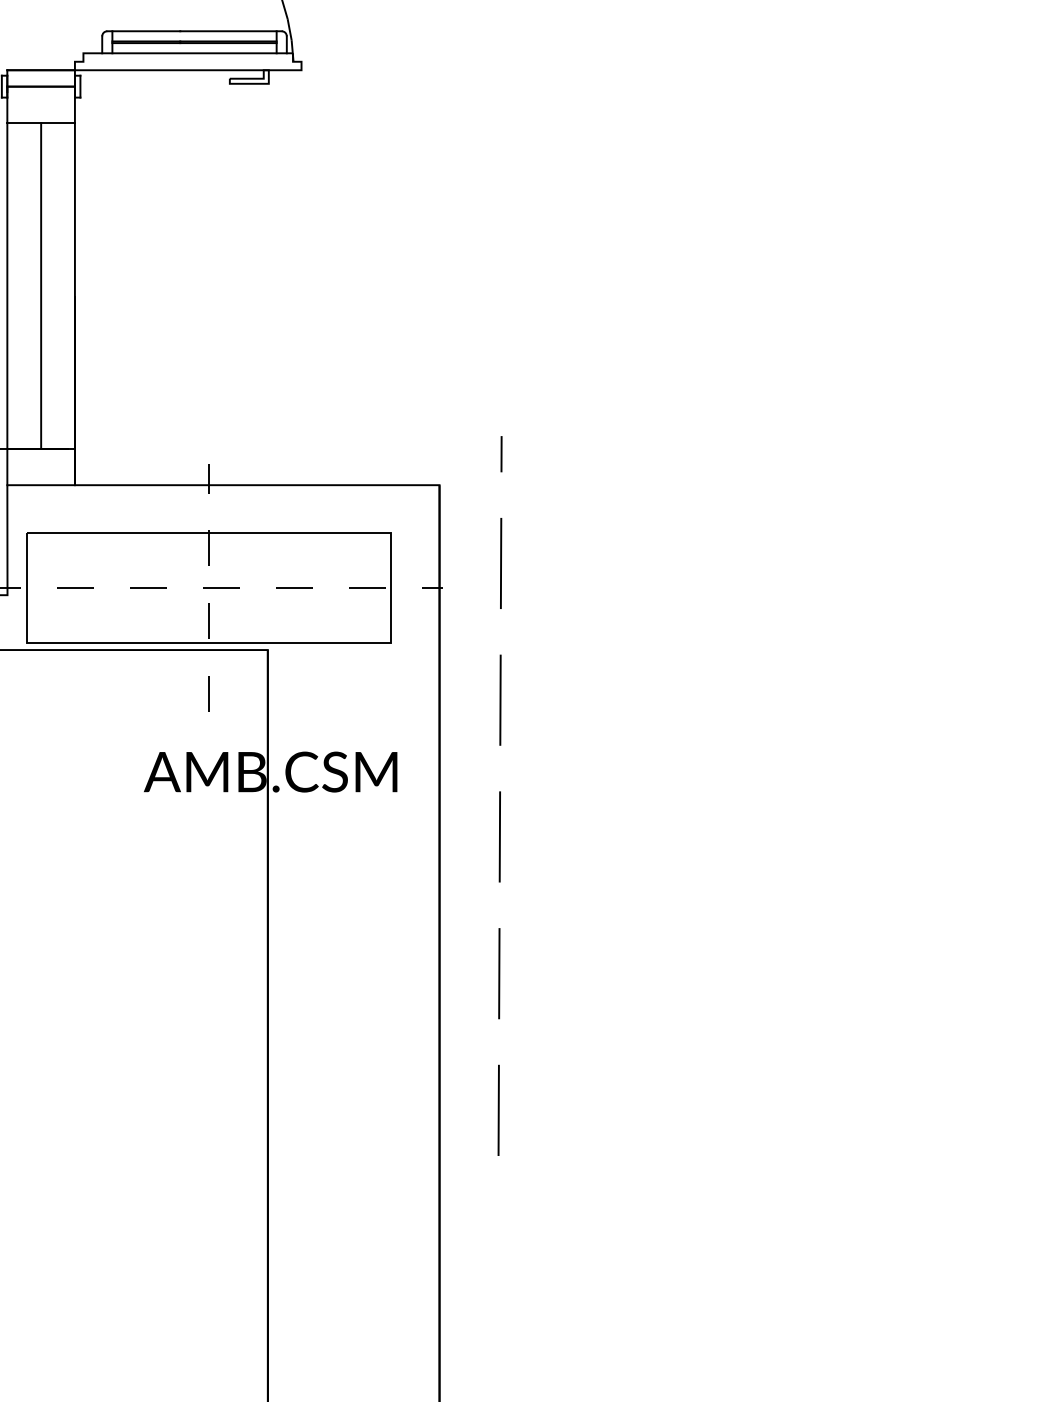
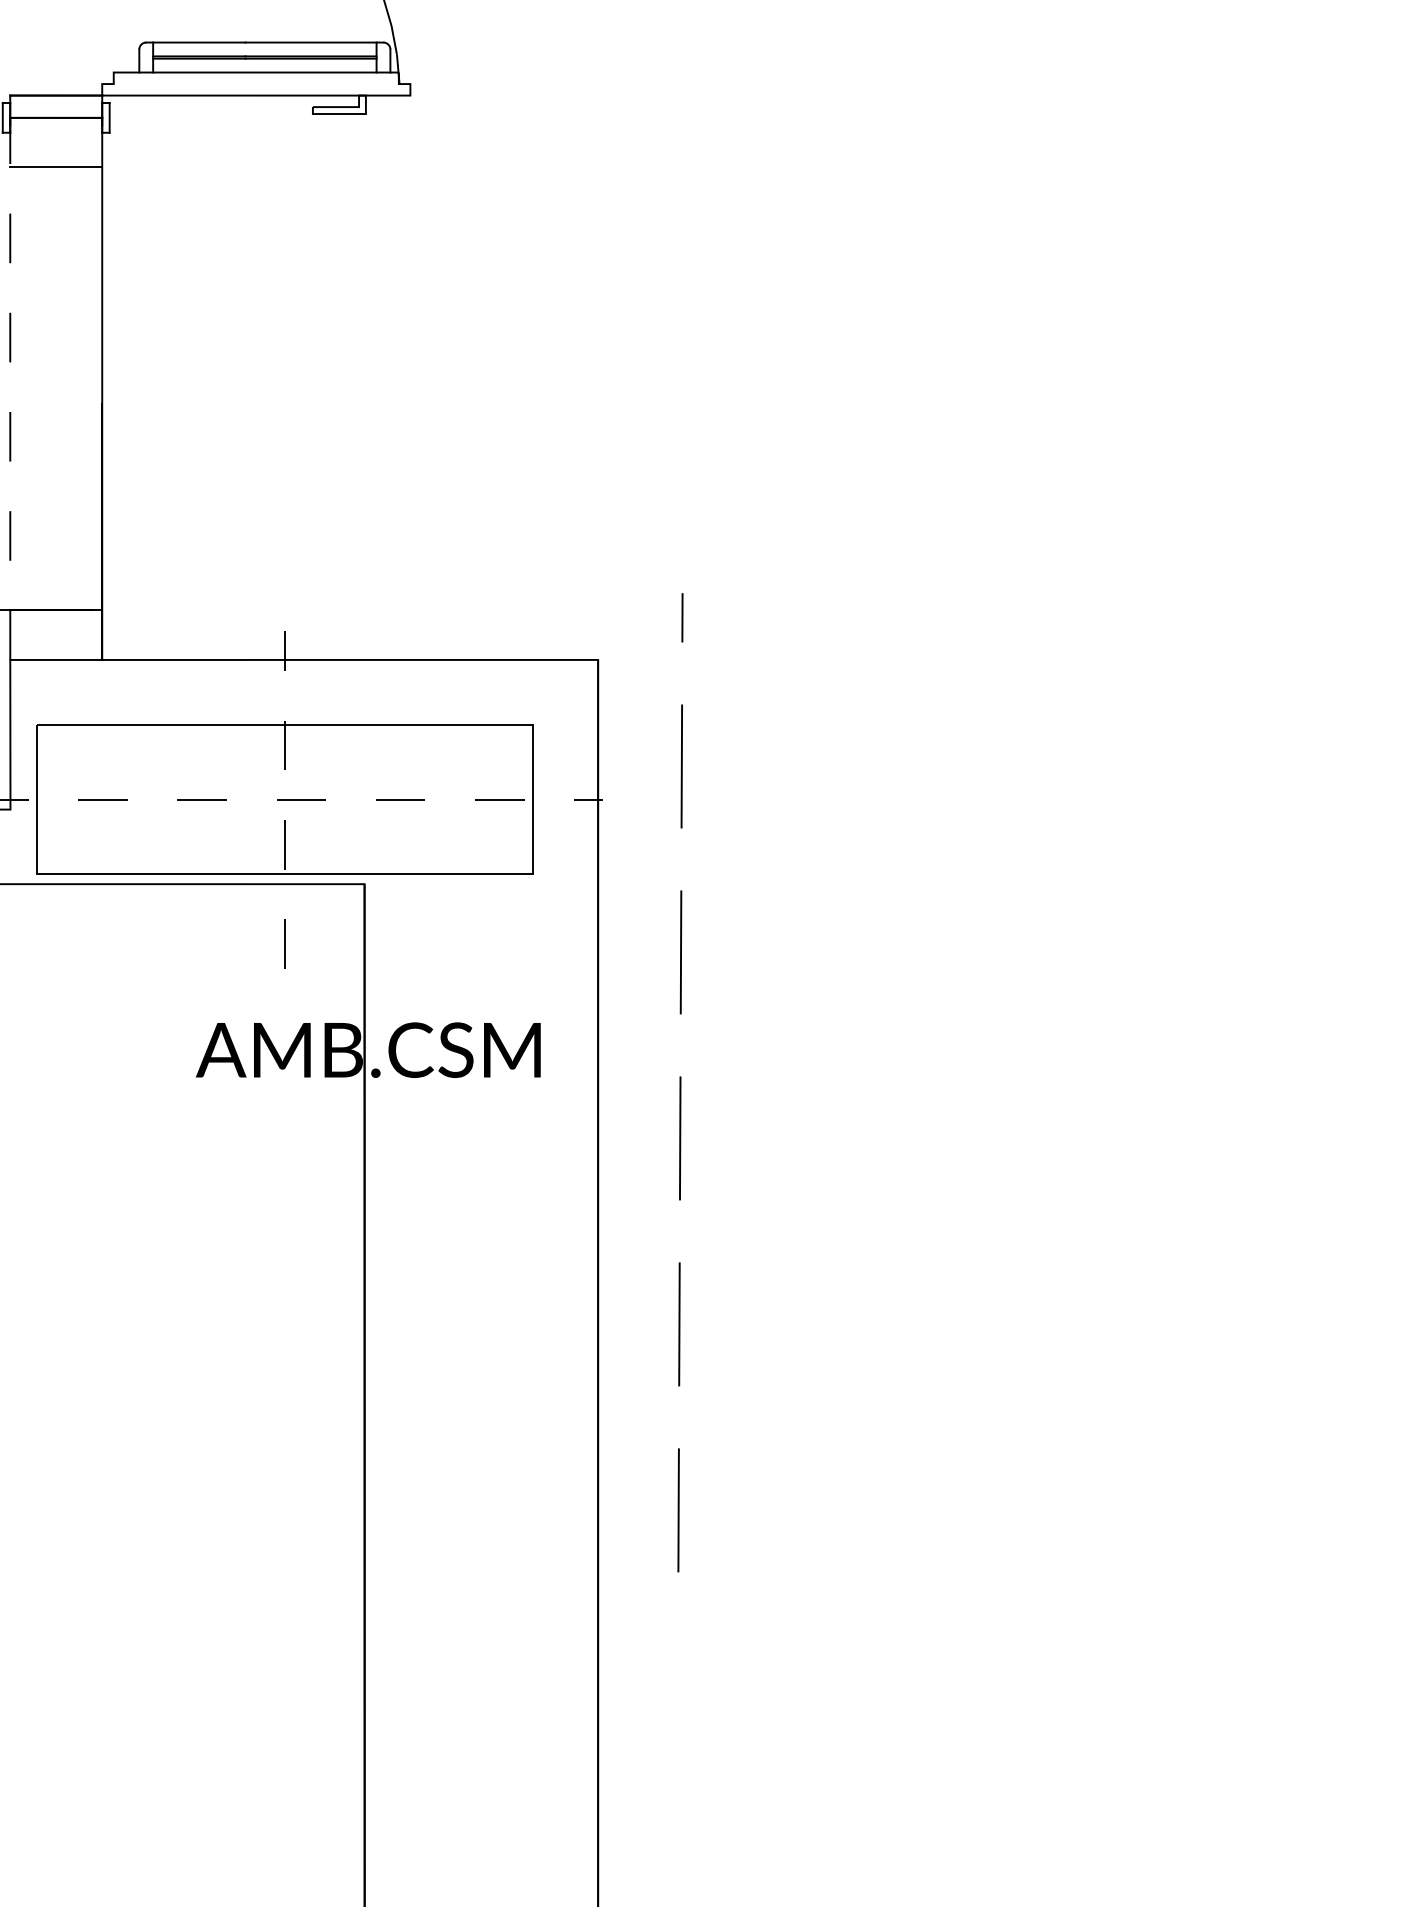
line: (7, 285) -> (10, 388), solid -> dashed
line: (41, 285) -> (56, 388), removed

